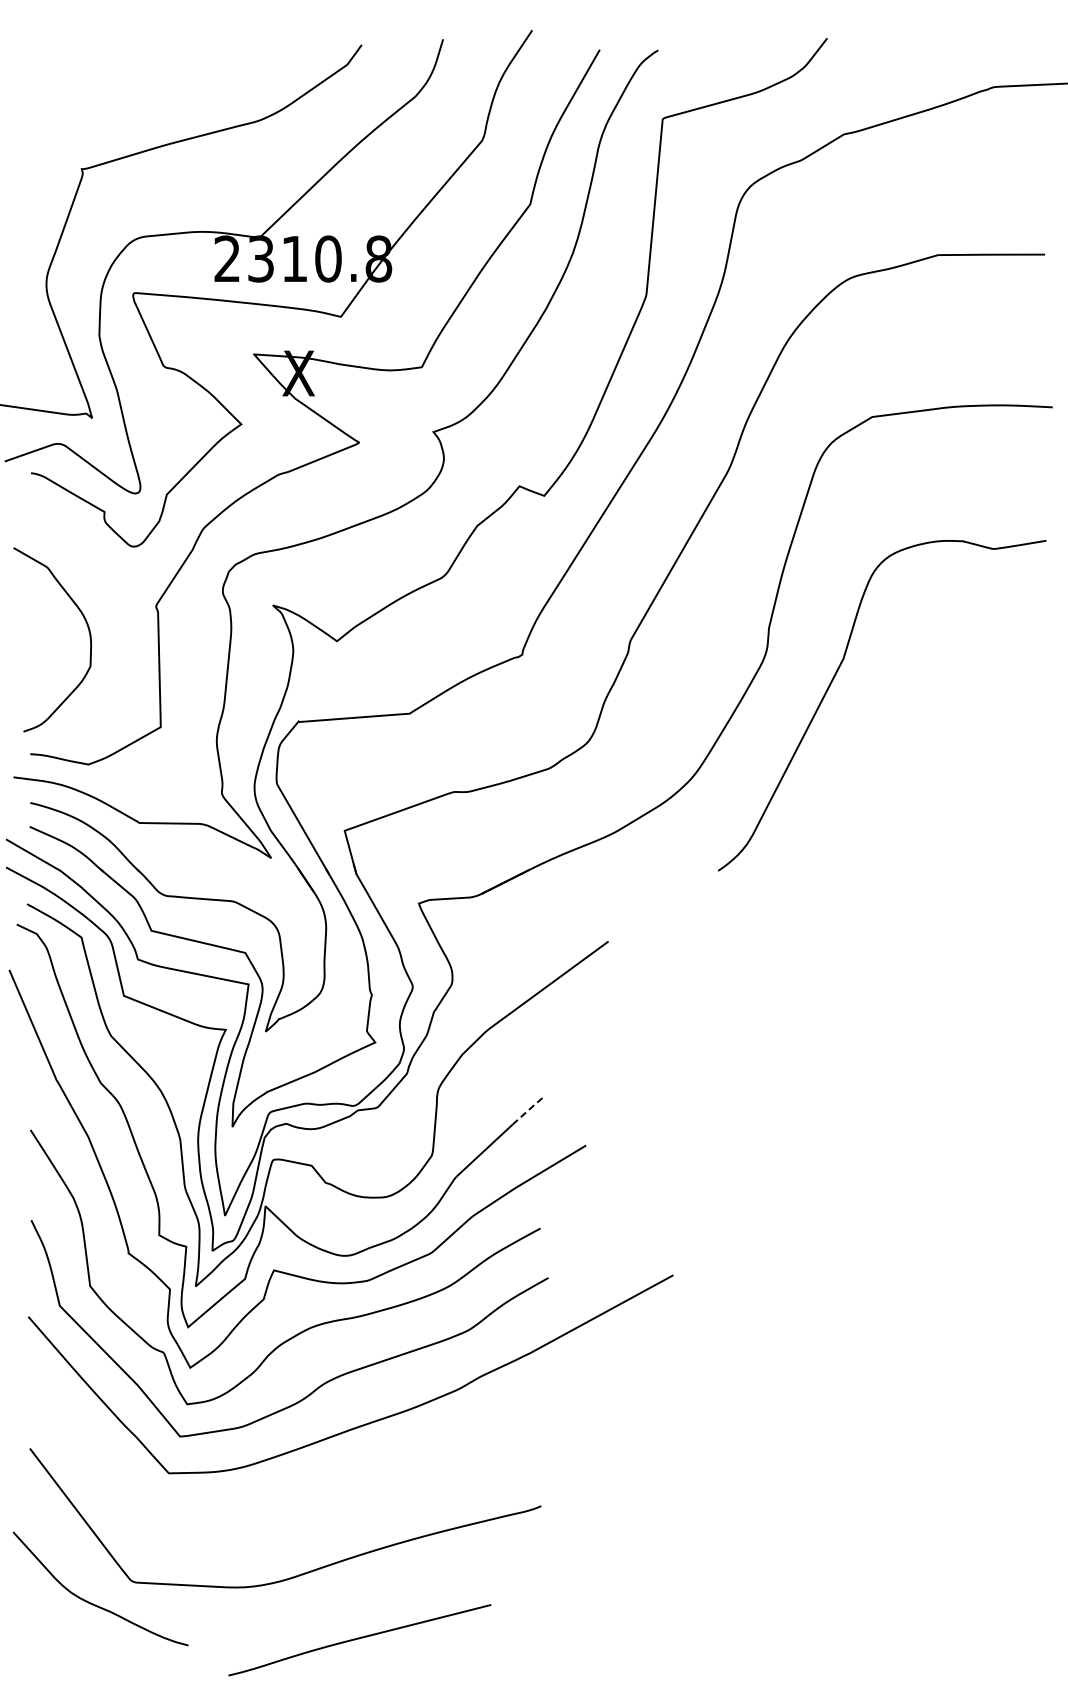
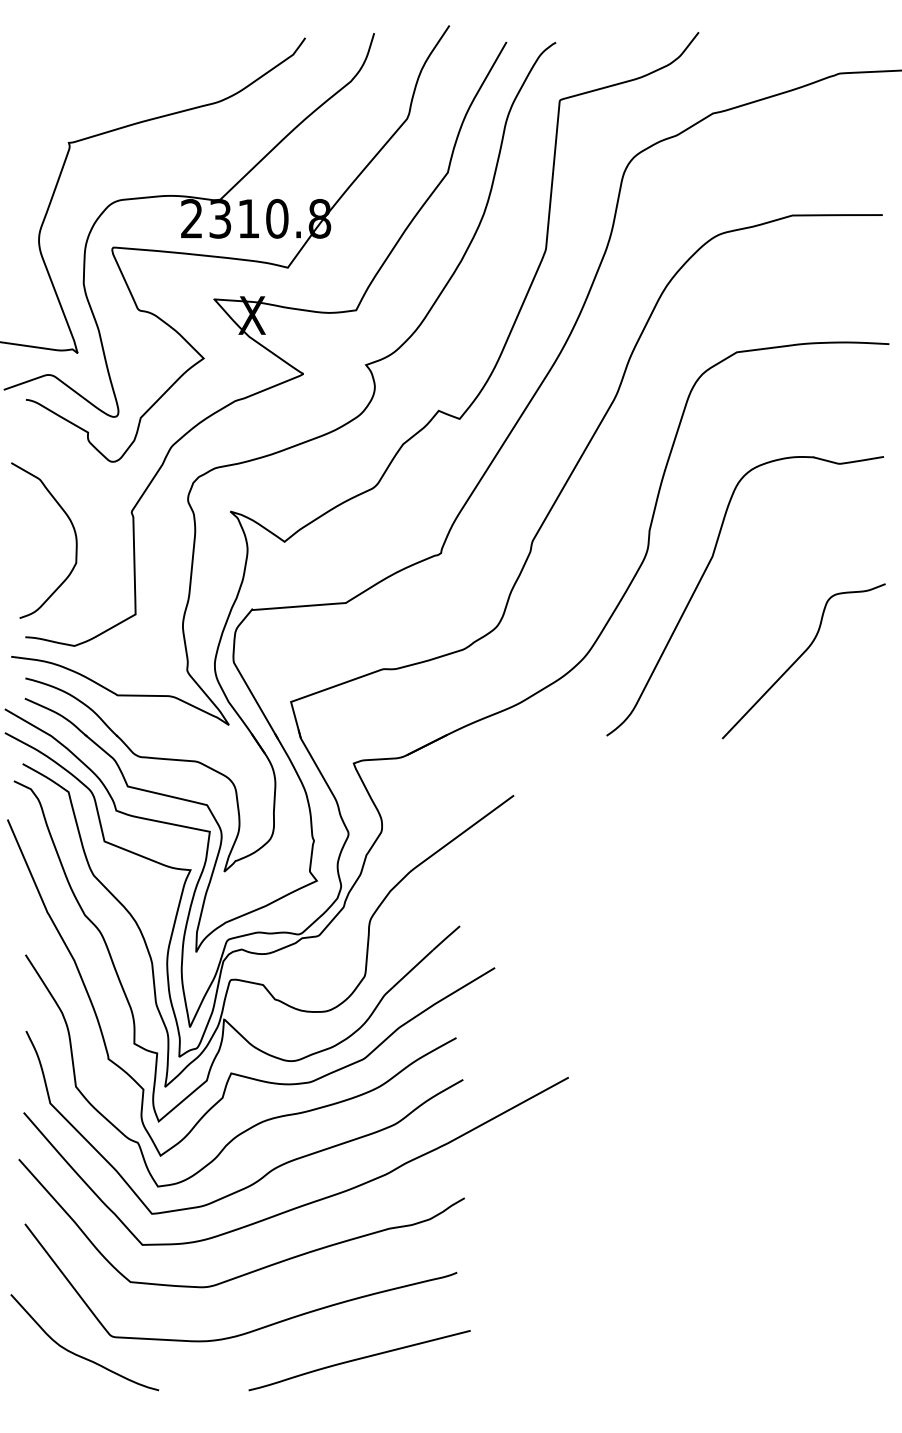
curve: (947, 778) -> (800, 657), added
line: (528, 1110) -> (446, 938), dashed -> solid
curve: (303, 1502) -> (256, 1269), added
curve: (359, 1639) -> (359, 1359), moved

